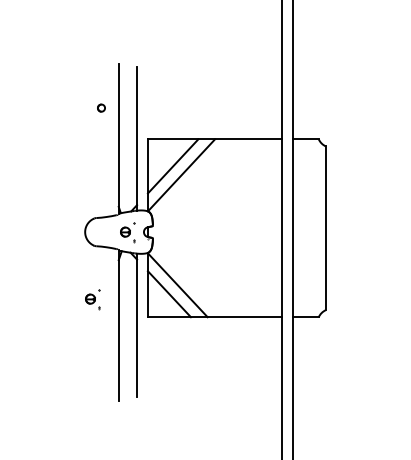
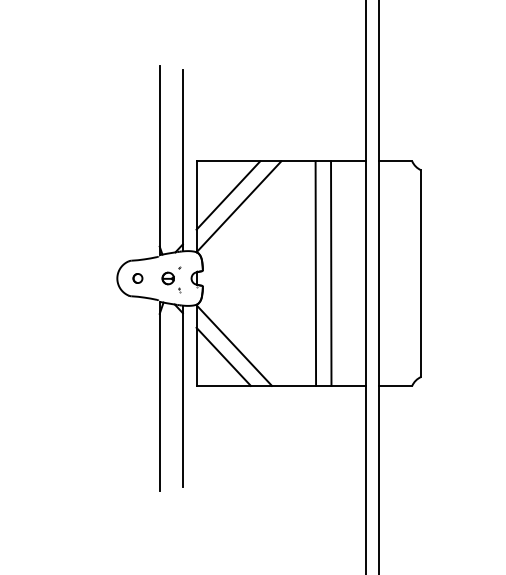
part: (101, 107) -> (137, 277), moved
line: (242, 228) -> (315, 273), added
line: (254, 228) -> (331, 273), added
part: (92, 299) -> (126, 363), removed

